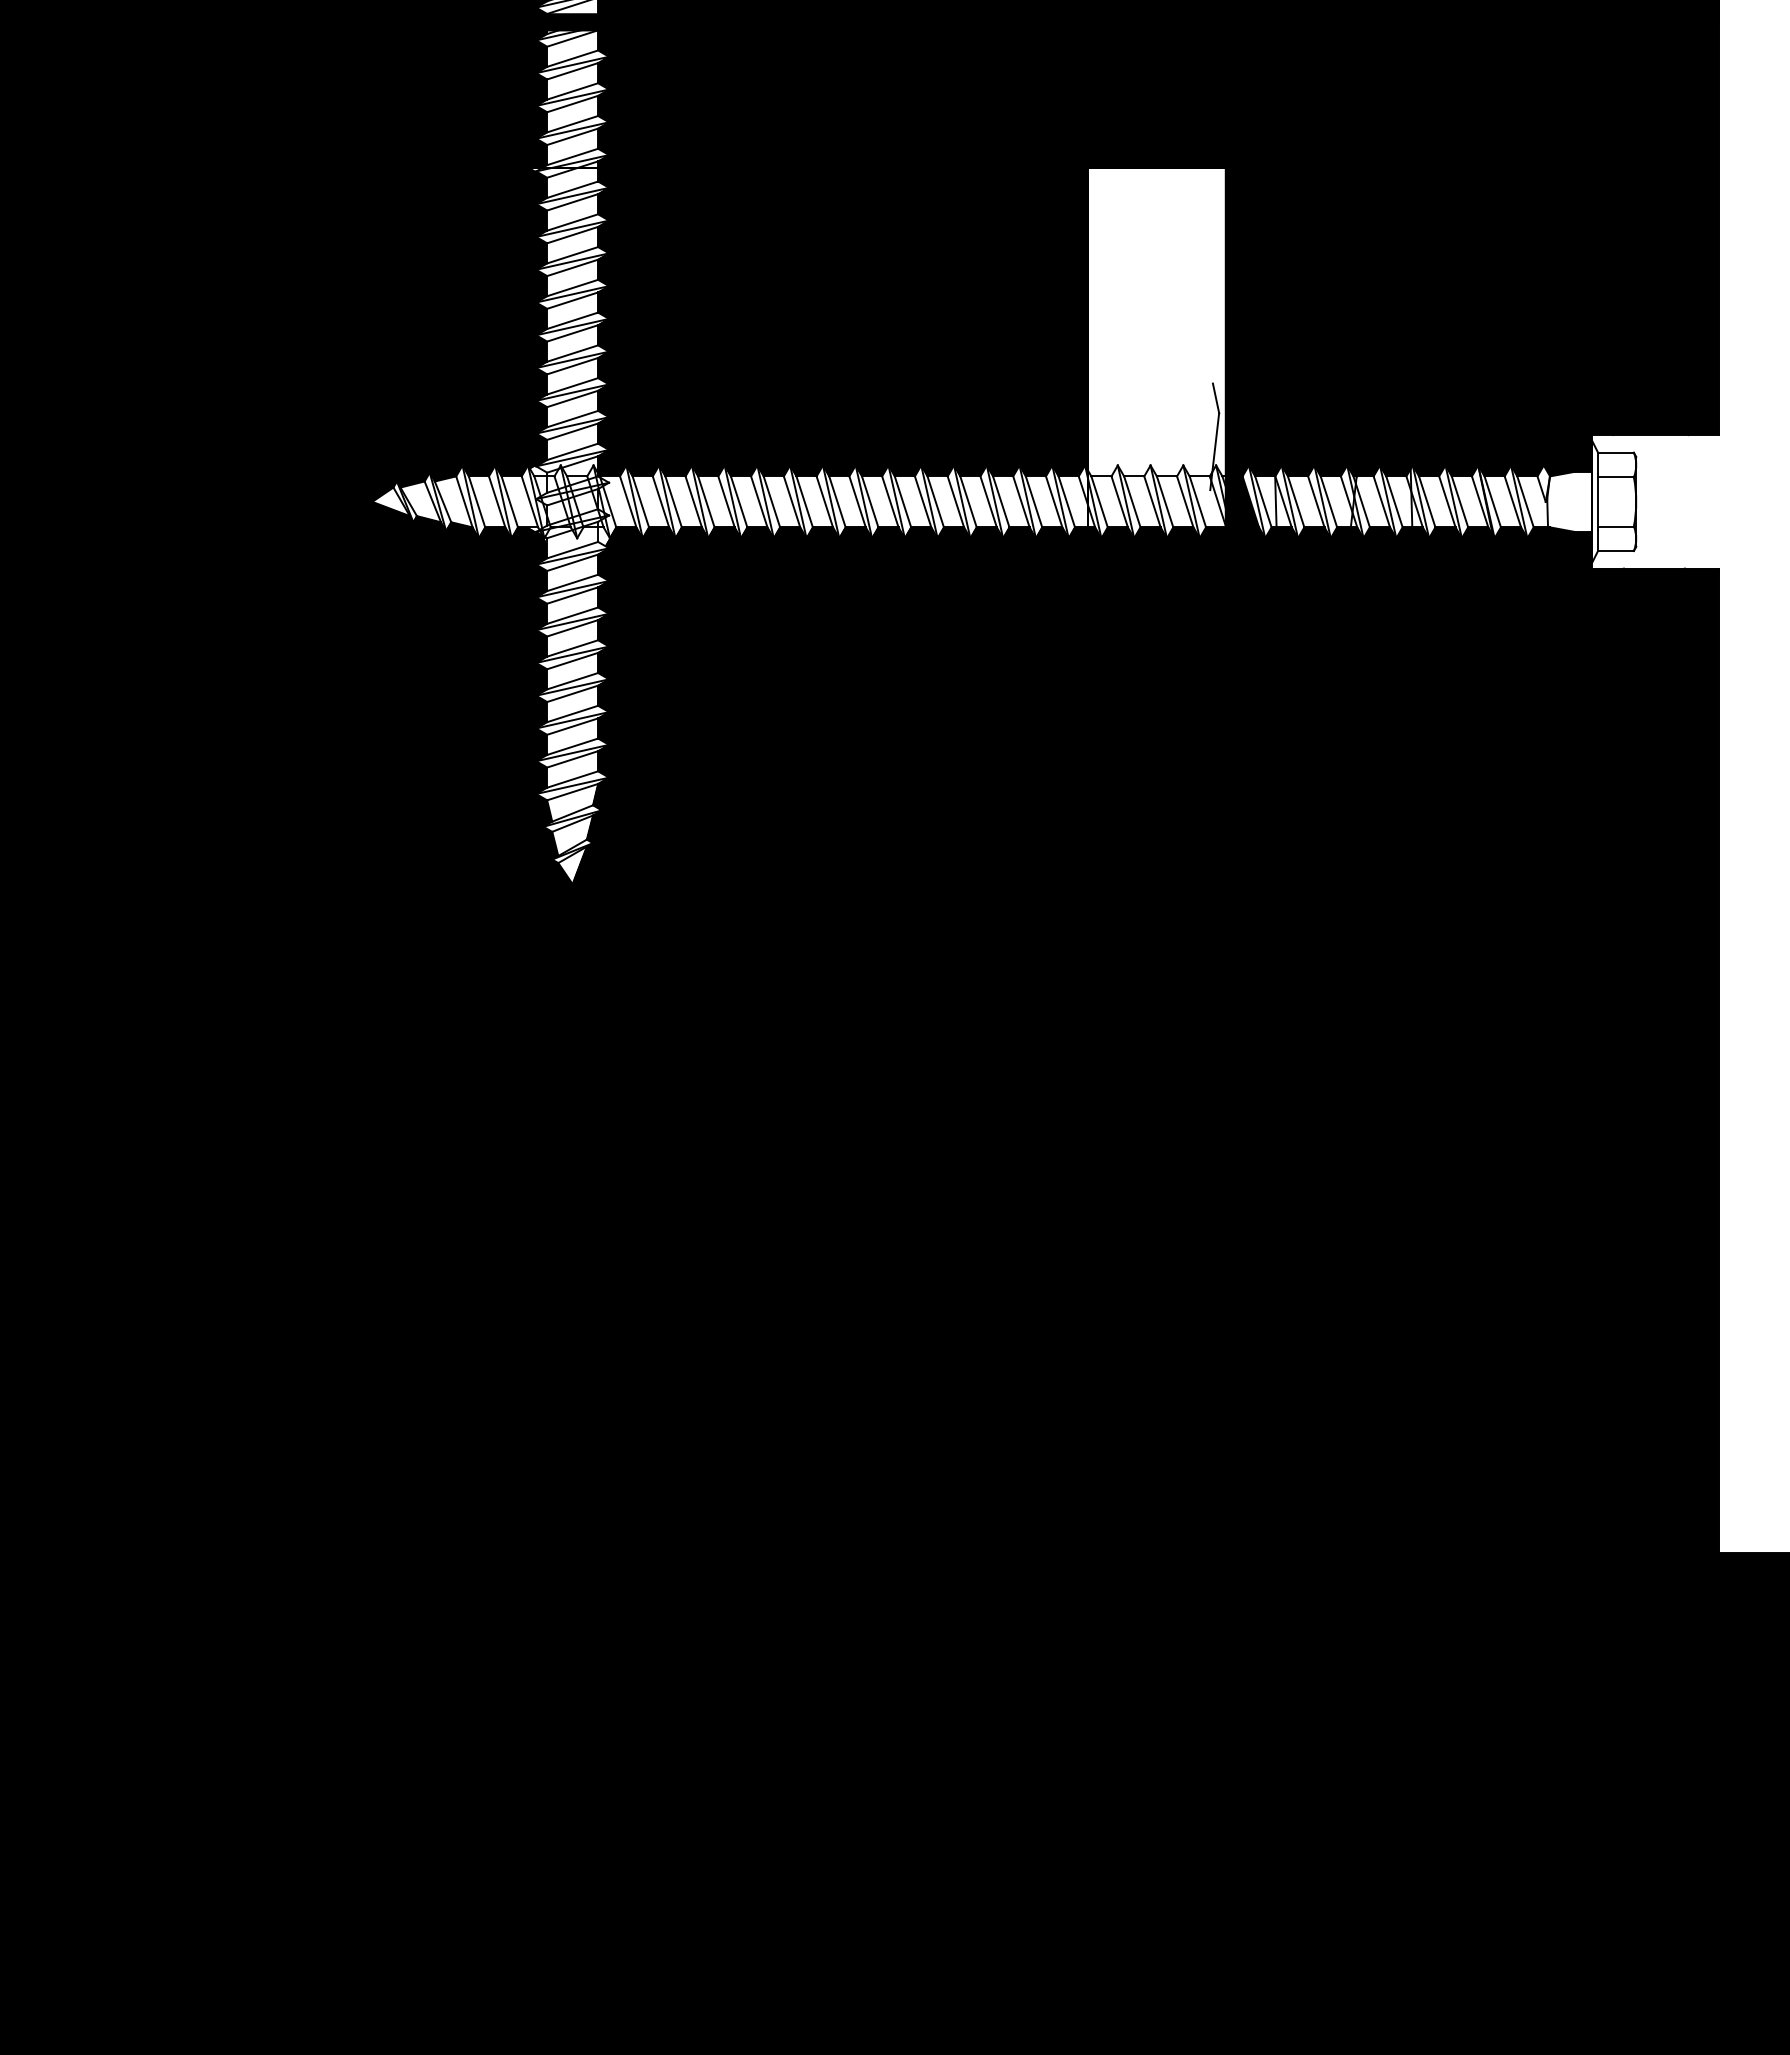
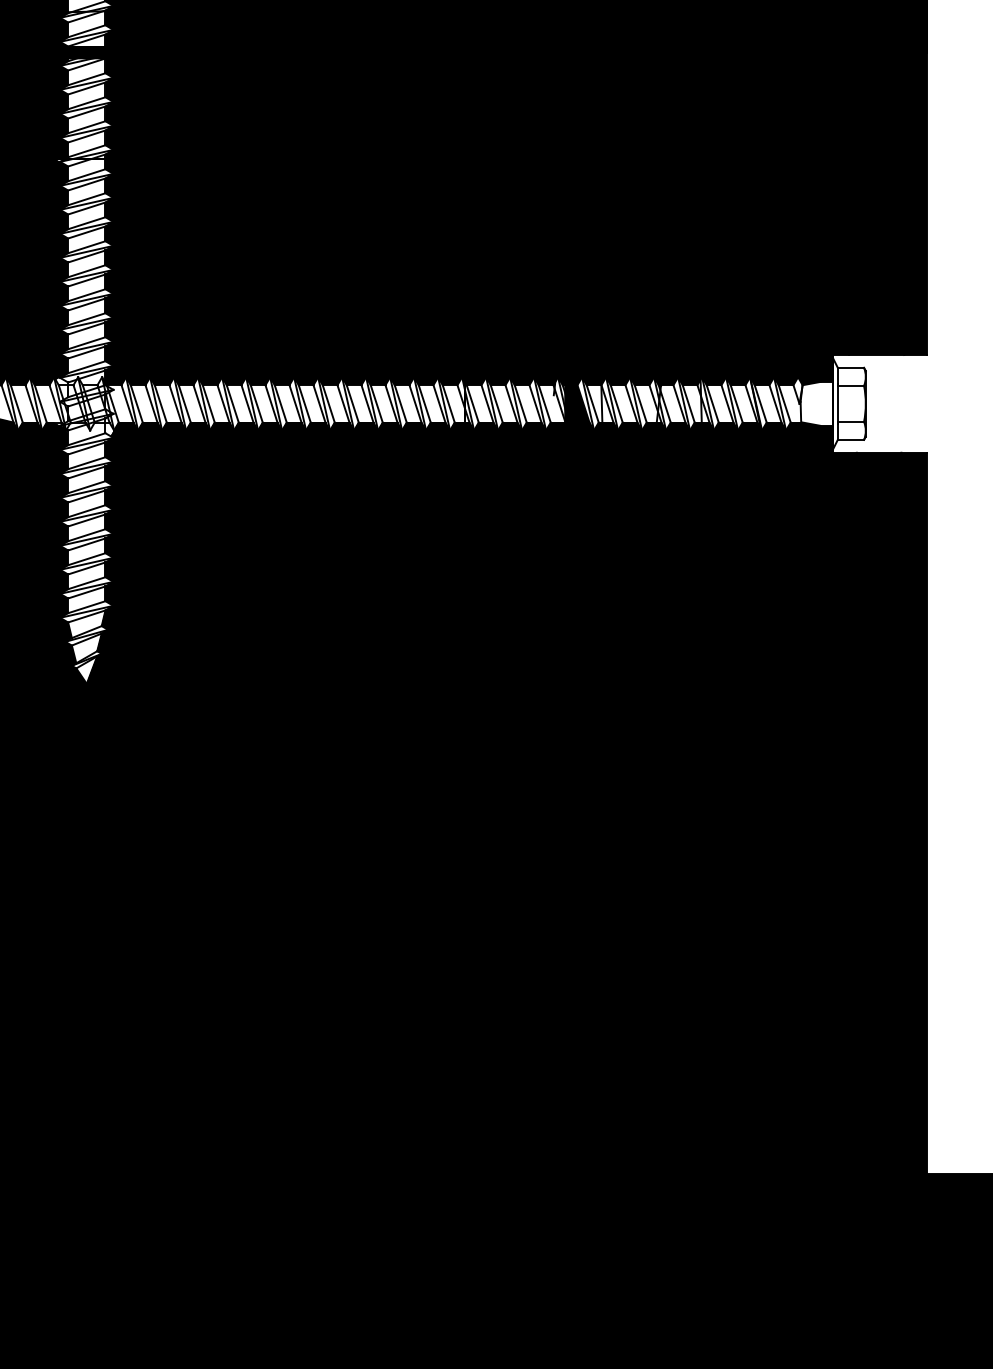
fill: (1160, 322) -> (517, 272), added

